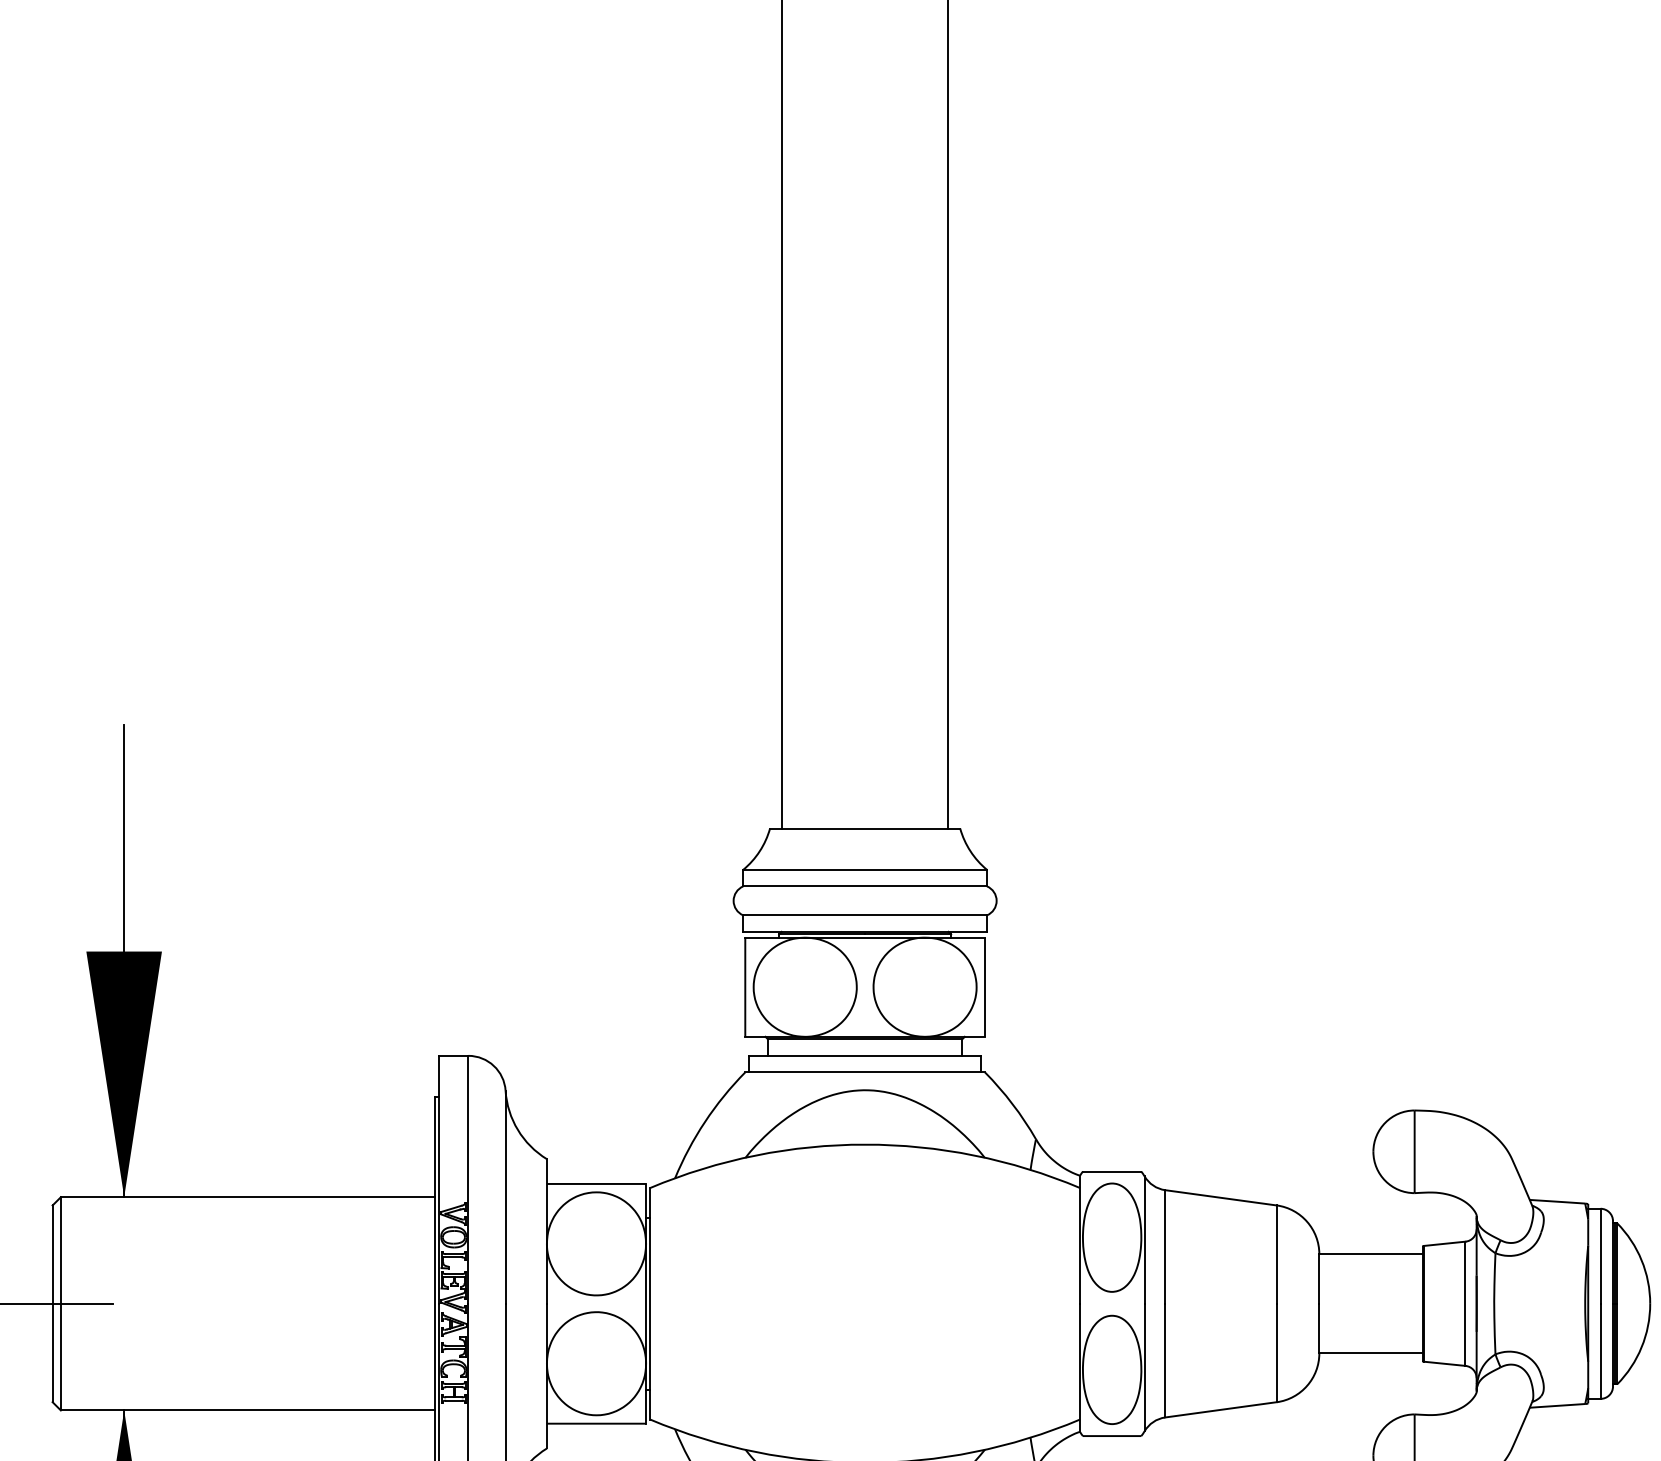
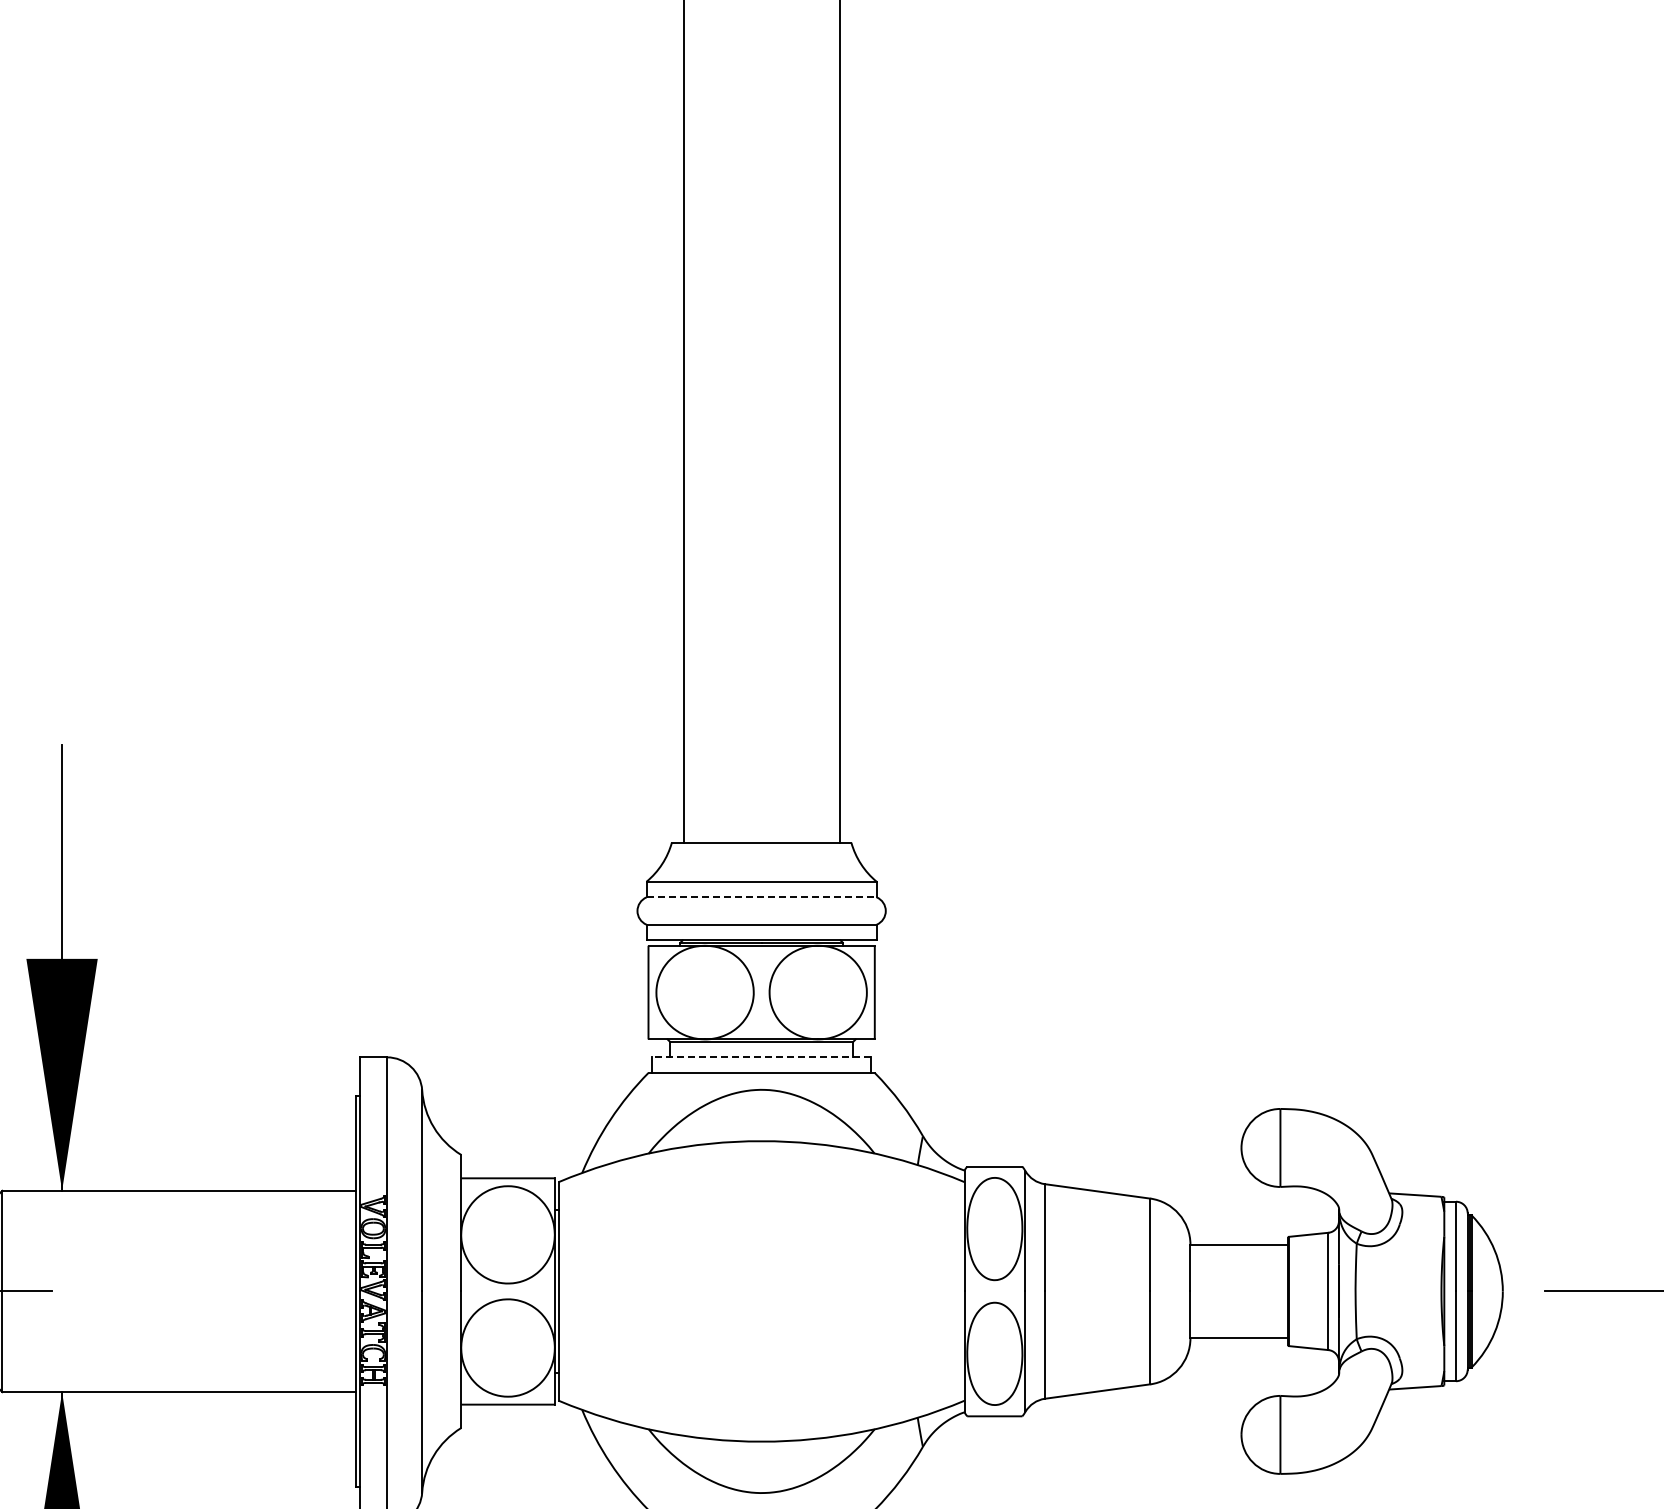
line: (866, 886) -> (762, 897), solid -> dashed
line: (864, 1056) -> (761, 1057), solid -> dashed

